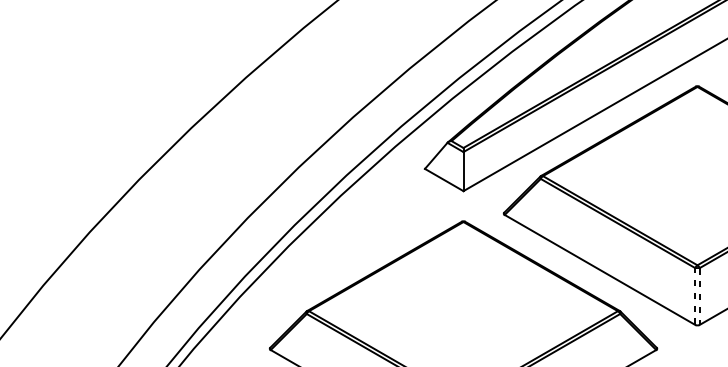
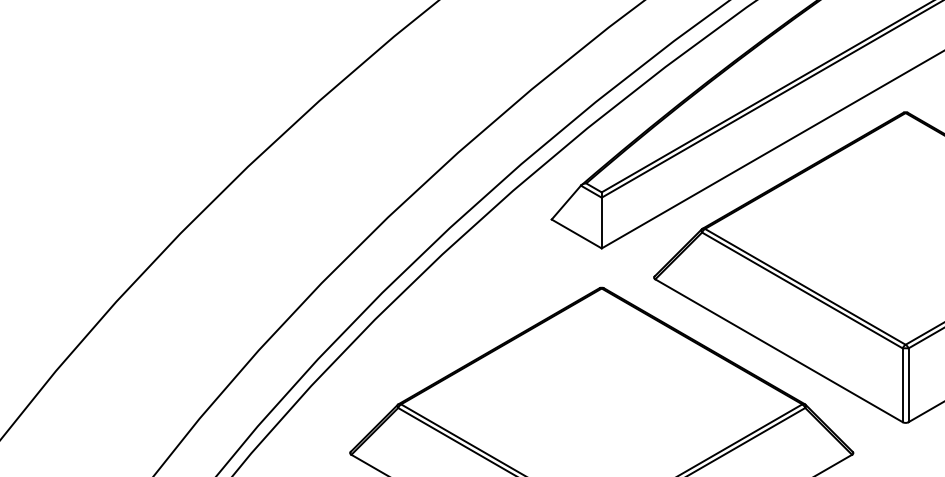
line: (695, 296) -> (902, 385), dashed -> solid
line: (699, 296) -> (908, 385), dashed -> solid

